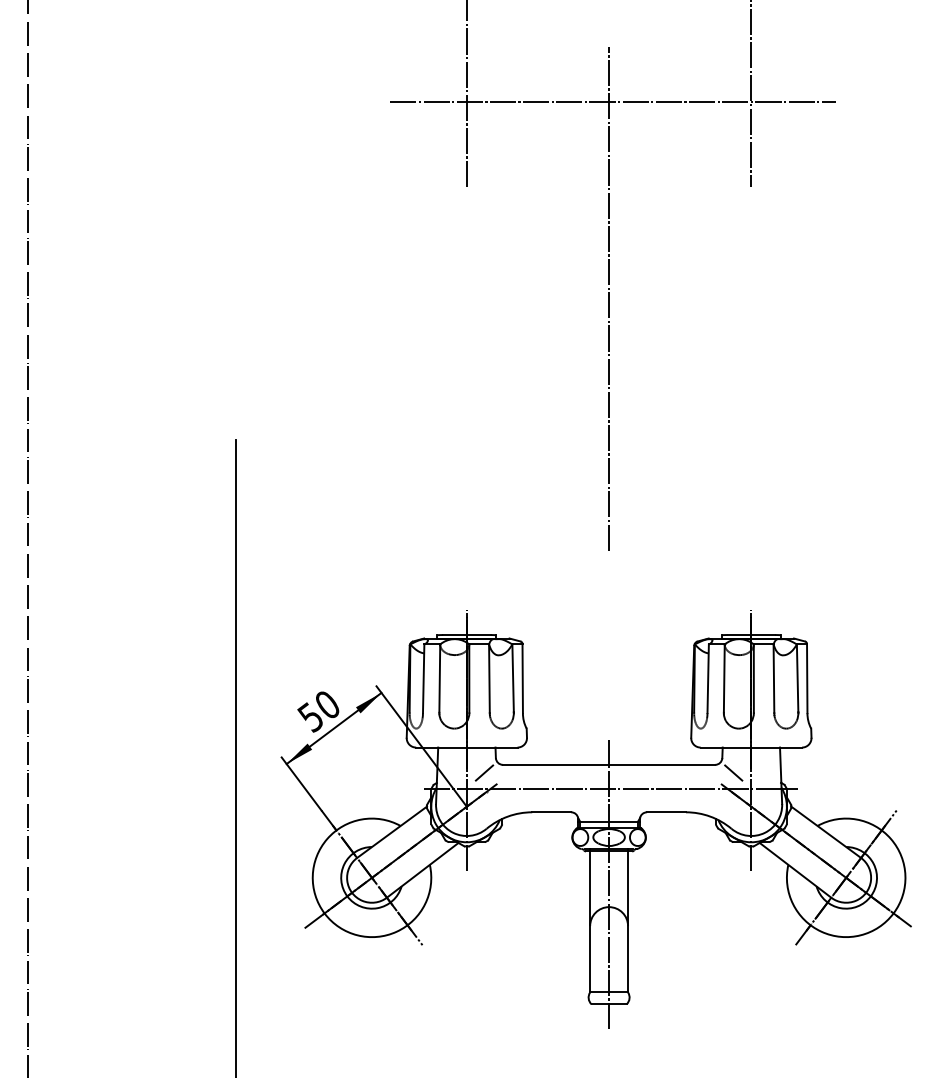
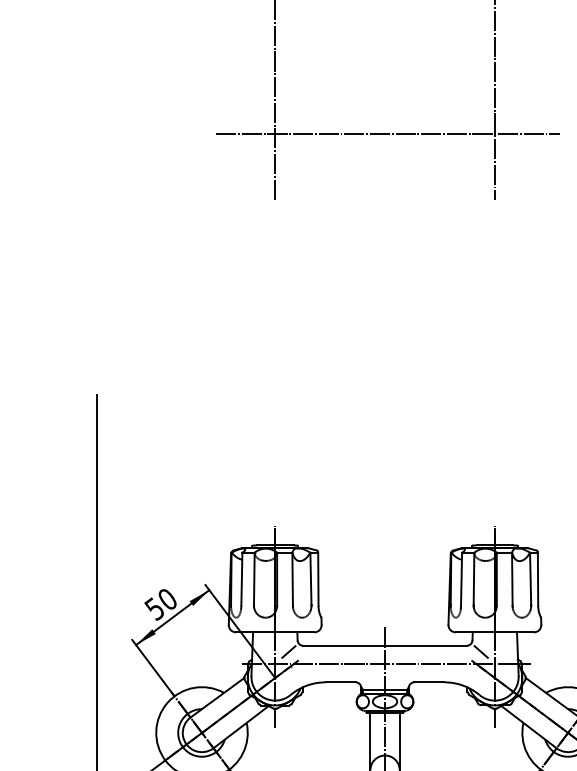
line: (609, 298) -> (385, 285), removed

